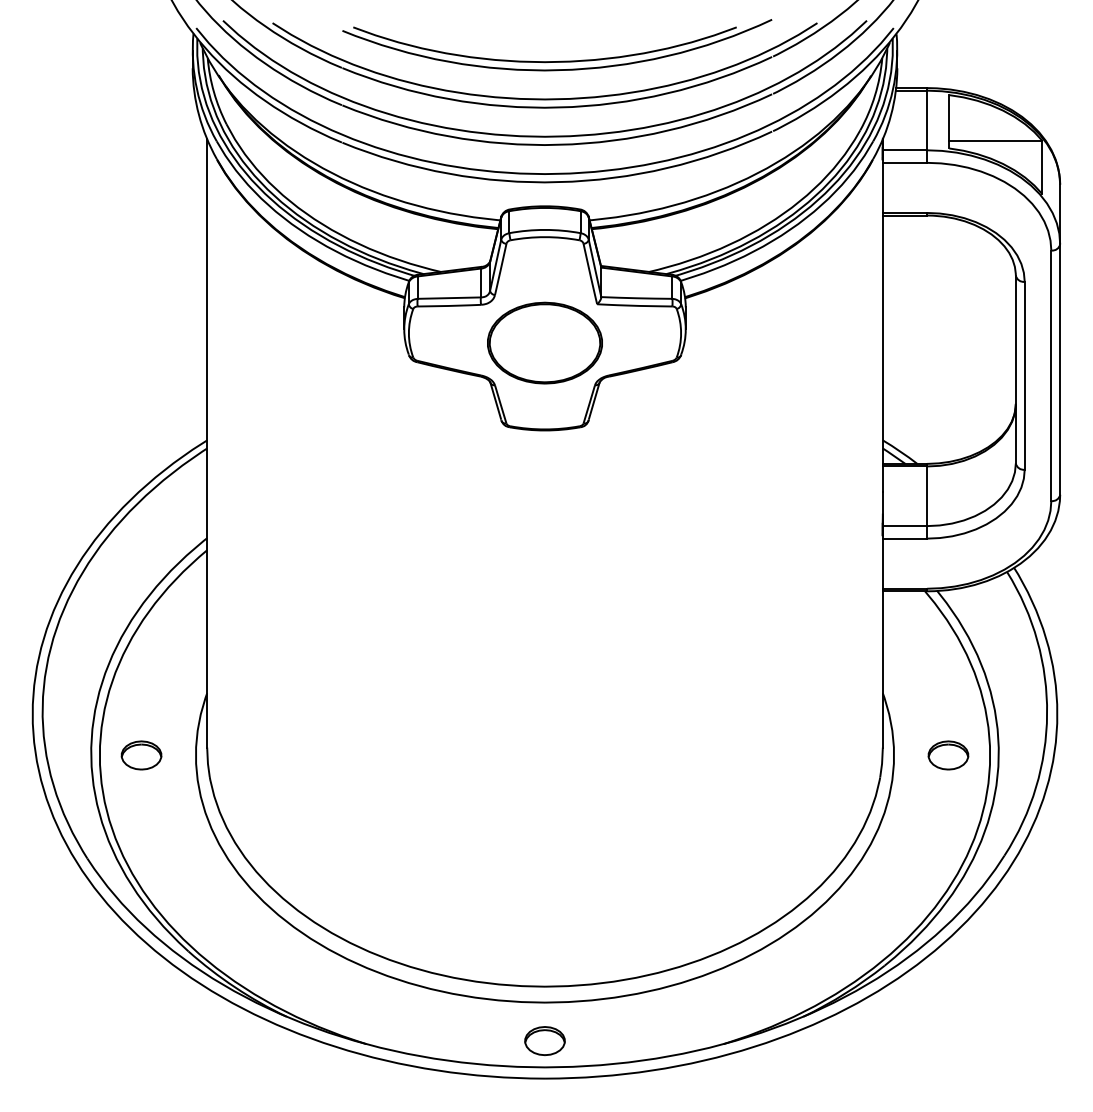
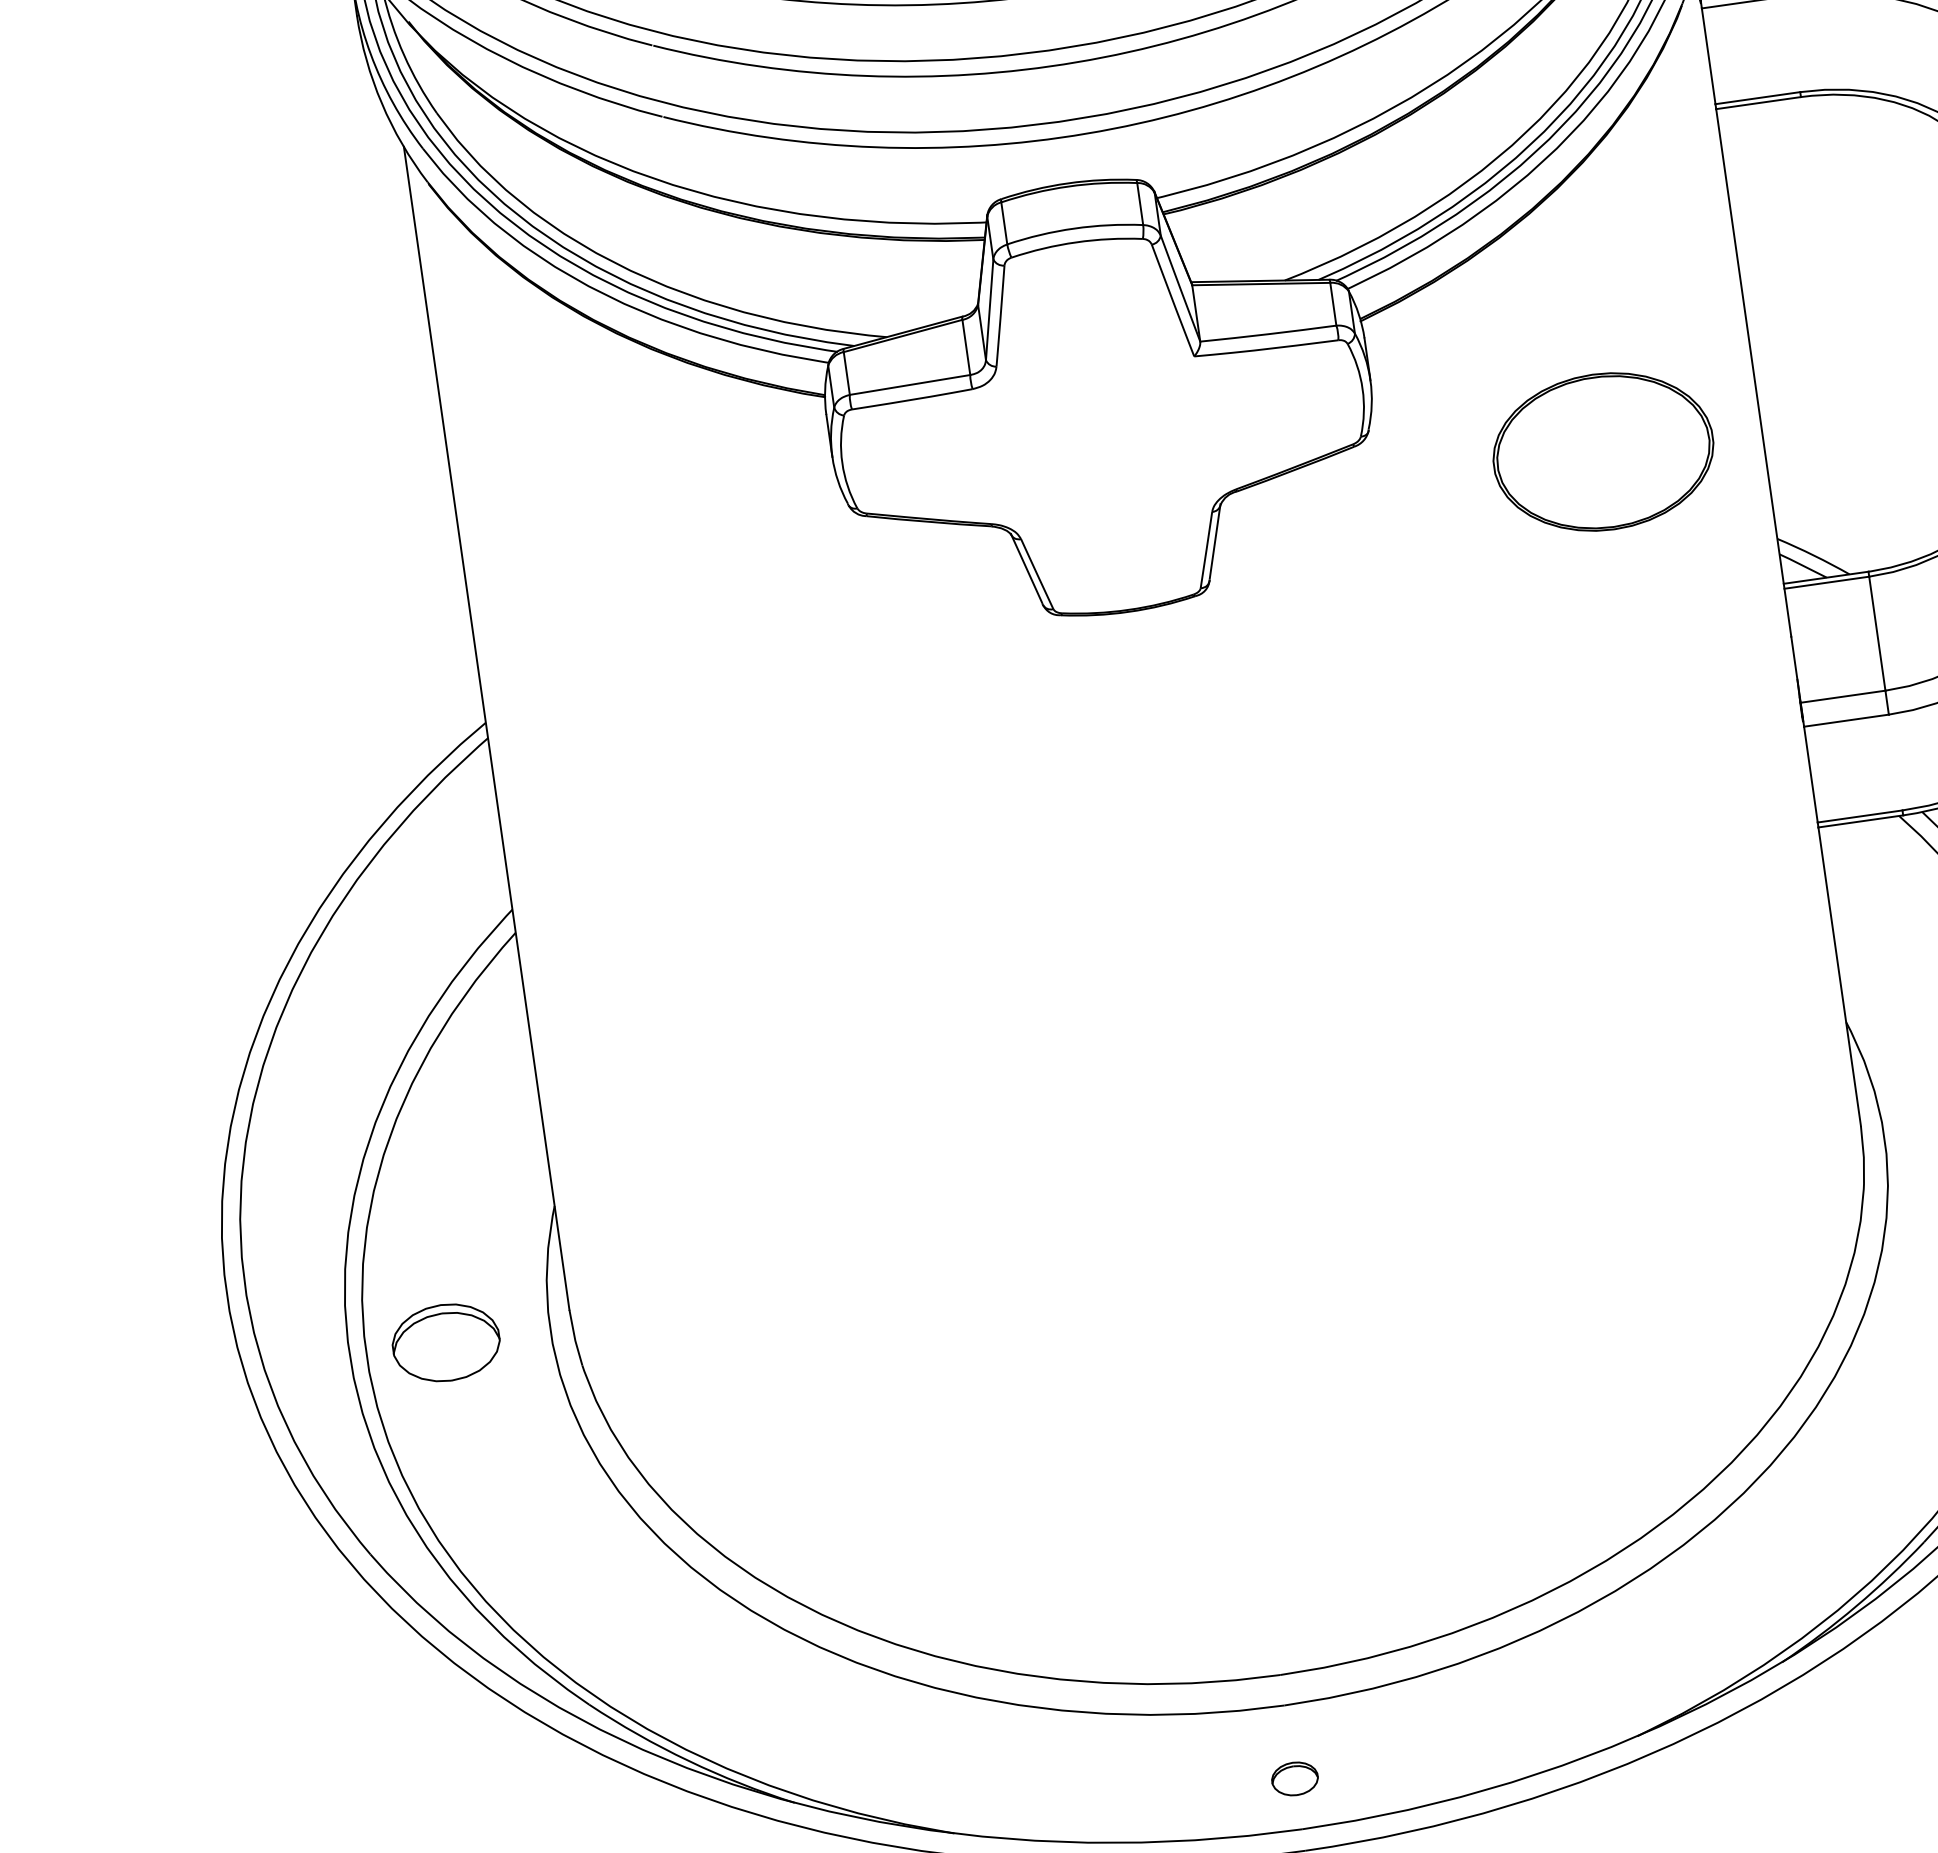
part: (544, 342) -> (1602, 450), moved
part: (141, 755) -> (446, 1342), size x1.4
part: (544, 1040) -> (1293, 1778), size x0.6

